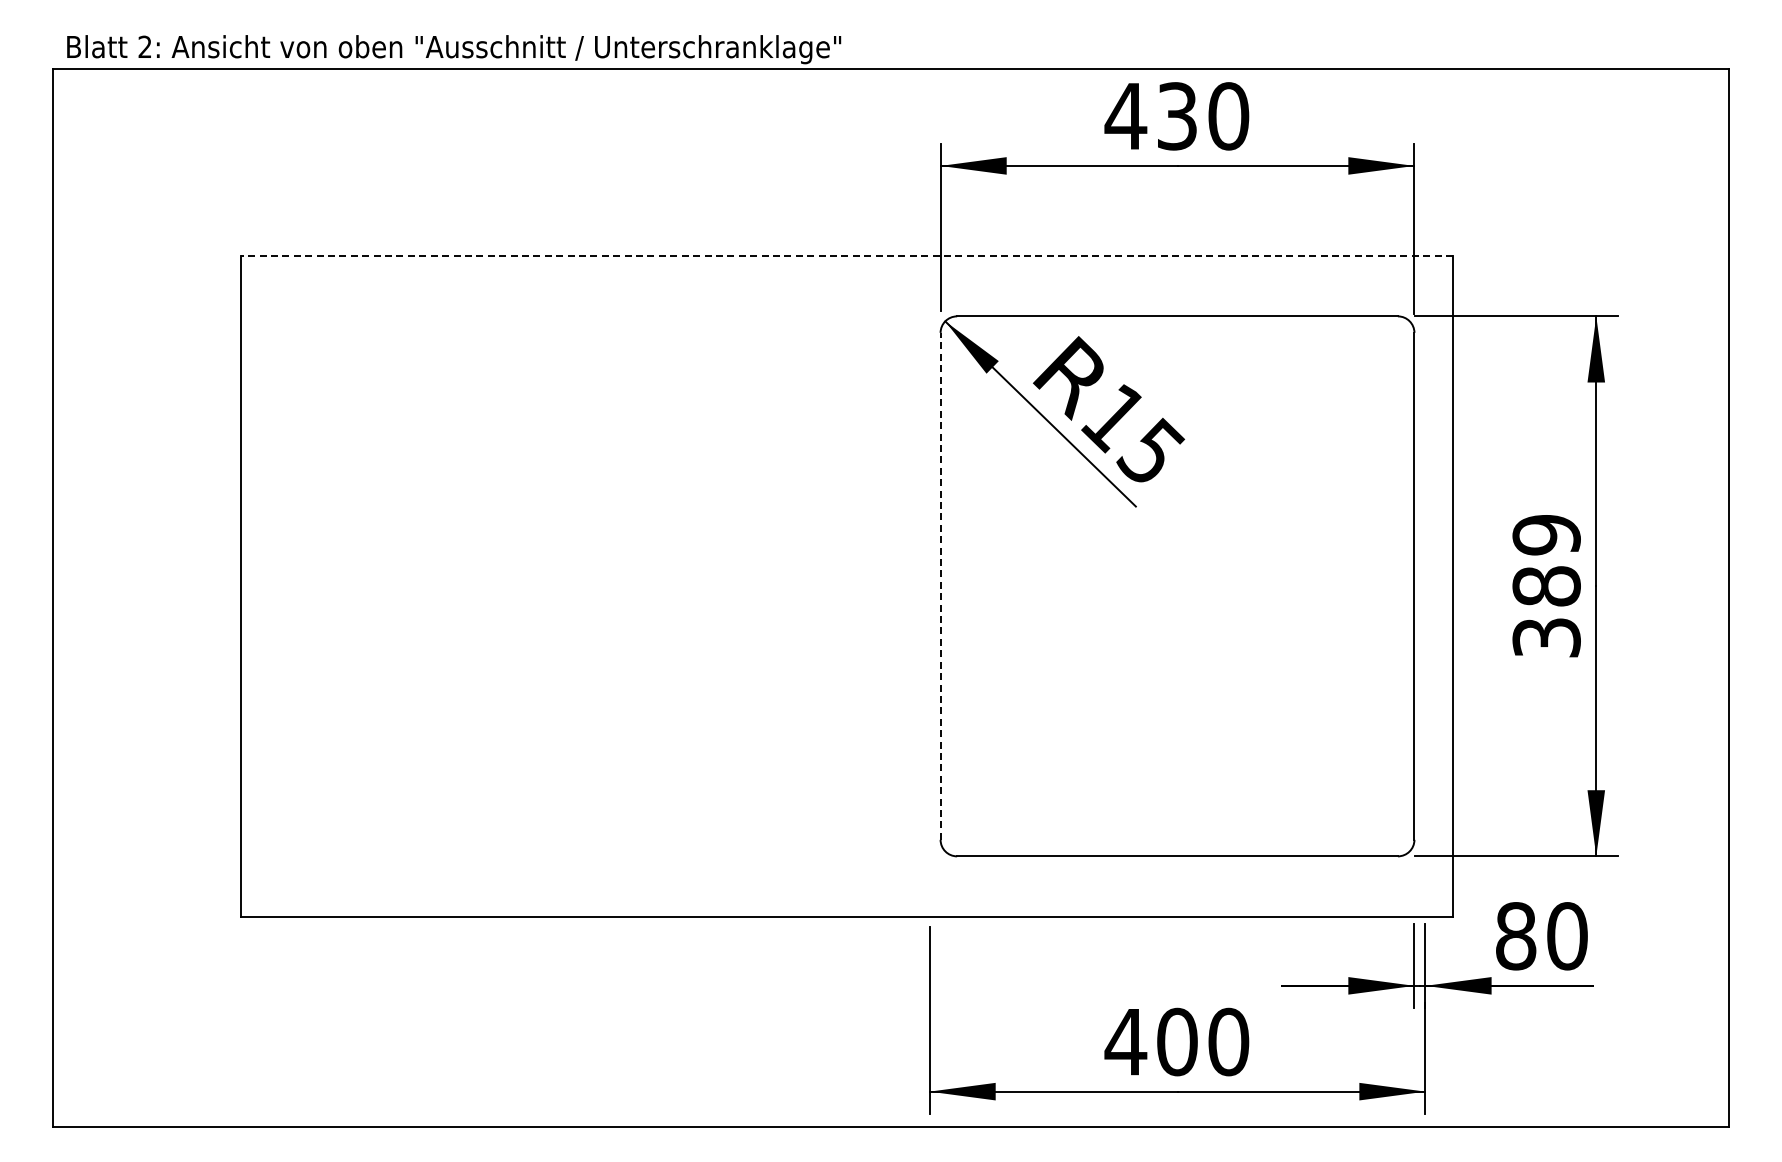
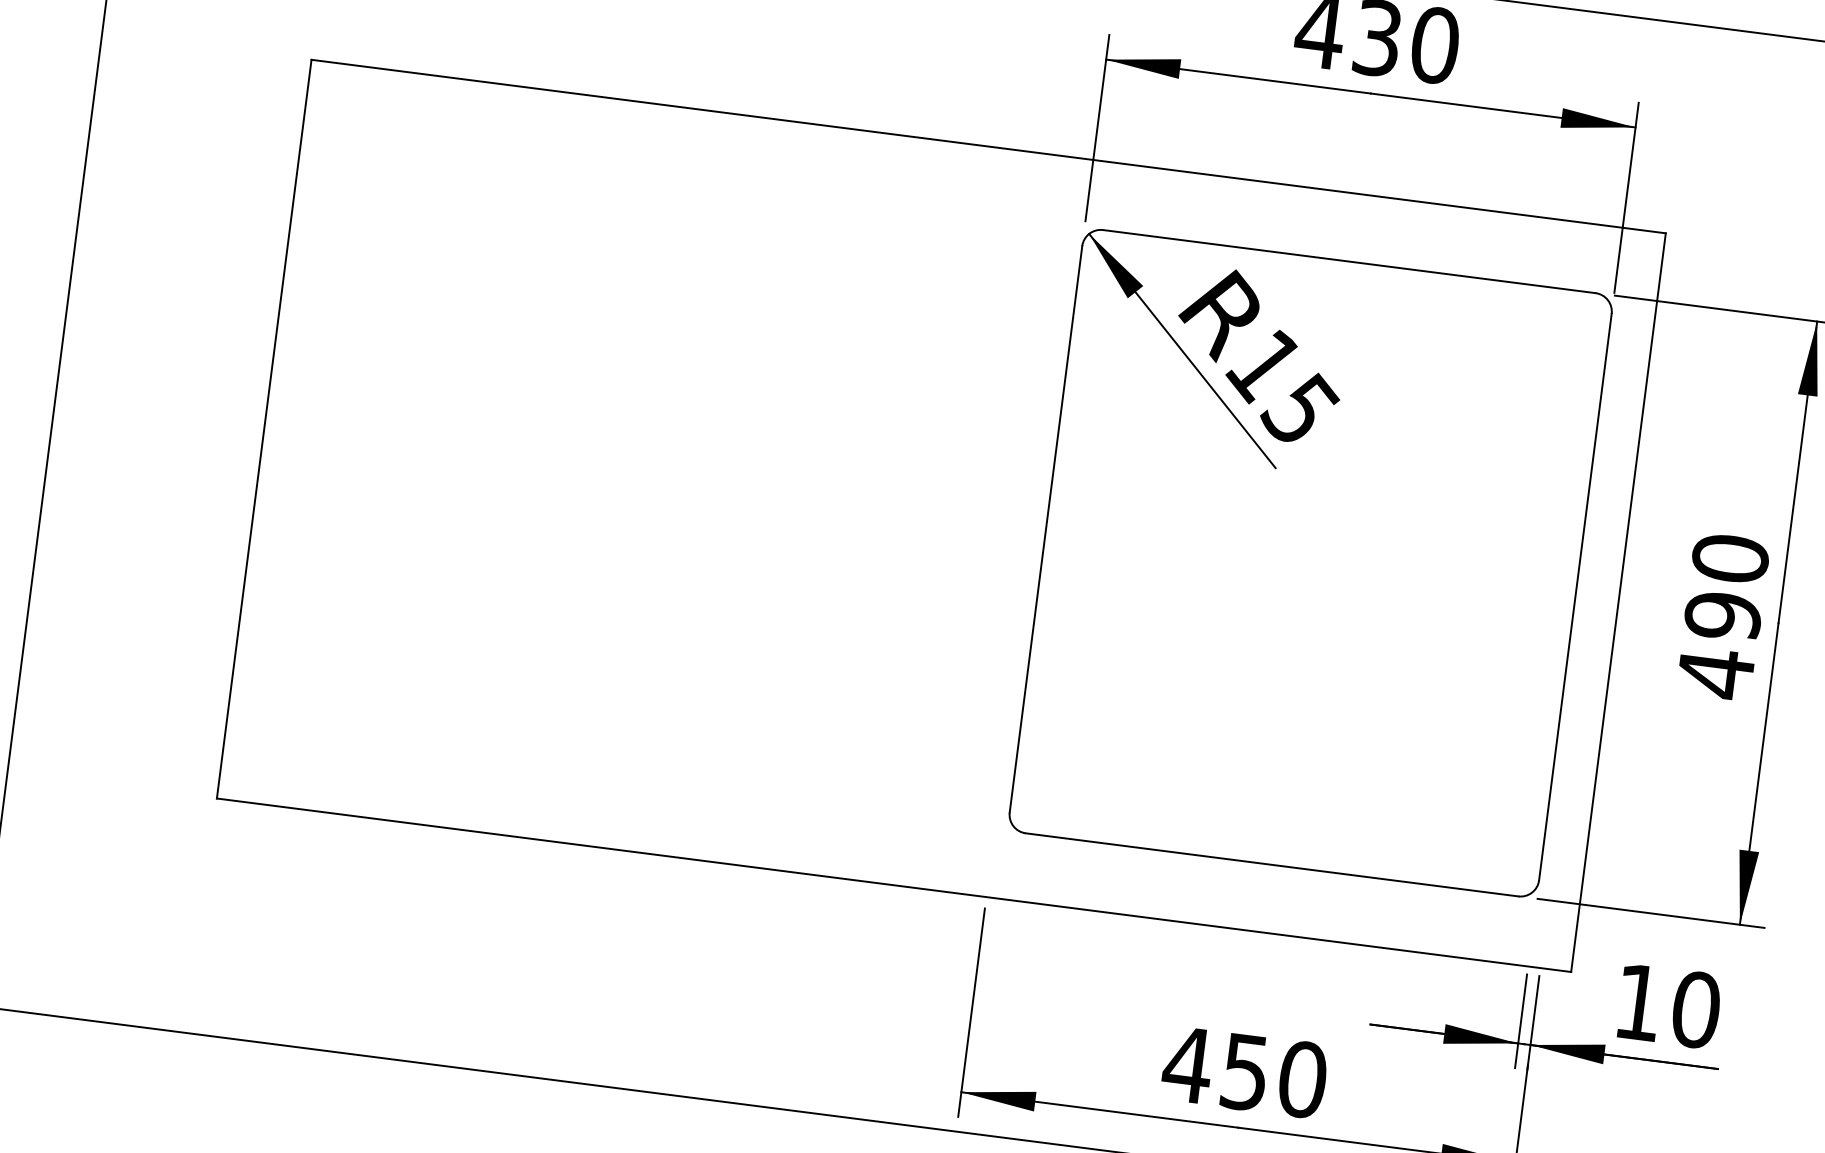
line: (846, 255) -> (988, 146), dashed -> solid
line: (940, 585) -> (1046, 528), dashed -> solid
text: (1546, 586) -> (1722, 616), 389 -> 490
text: (1516, 936) -> (1639, 1002), 80 -> 10
text: (1177, 1041) -> (1245, 1071), 400 -> 450

